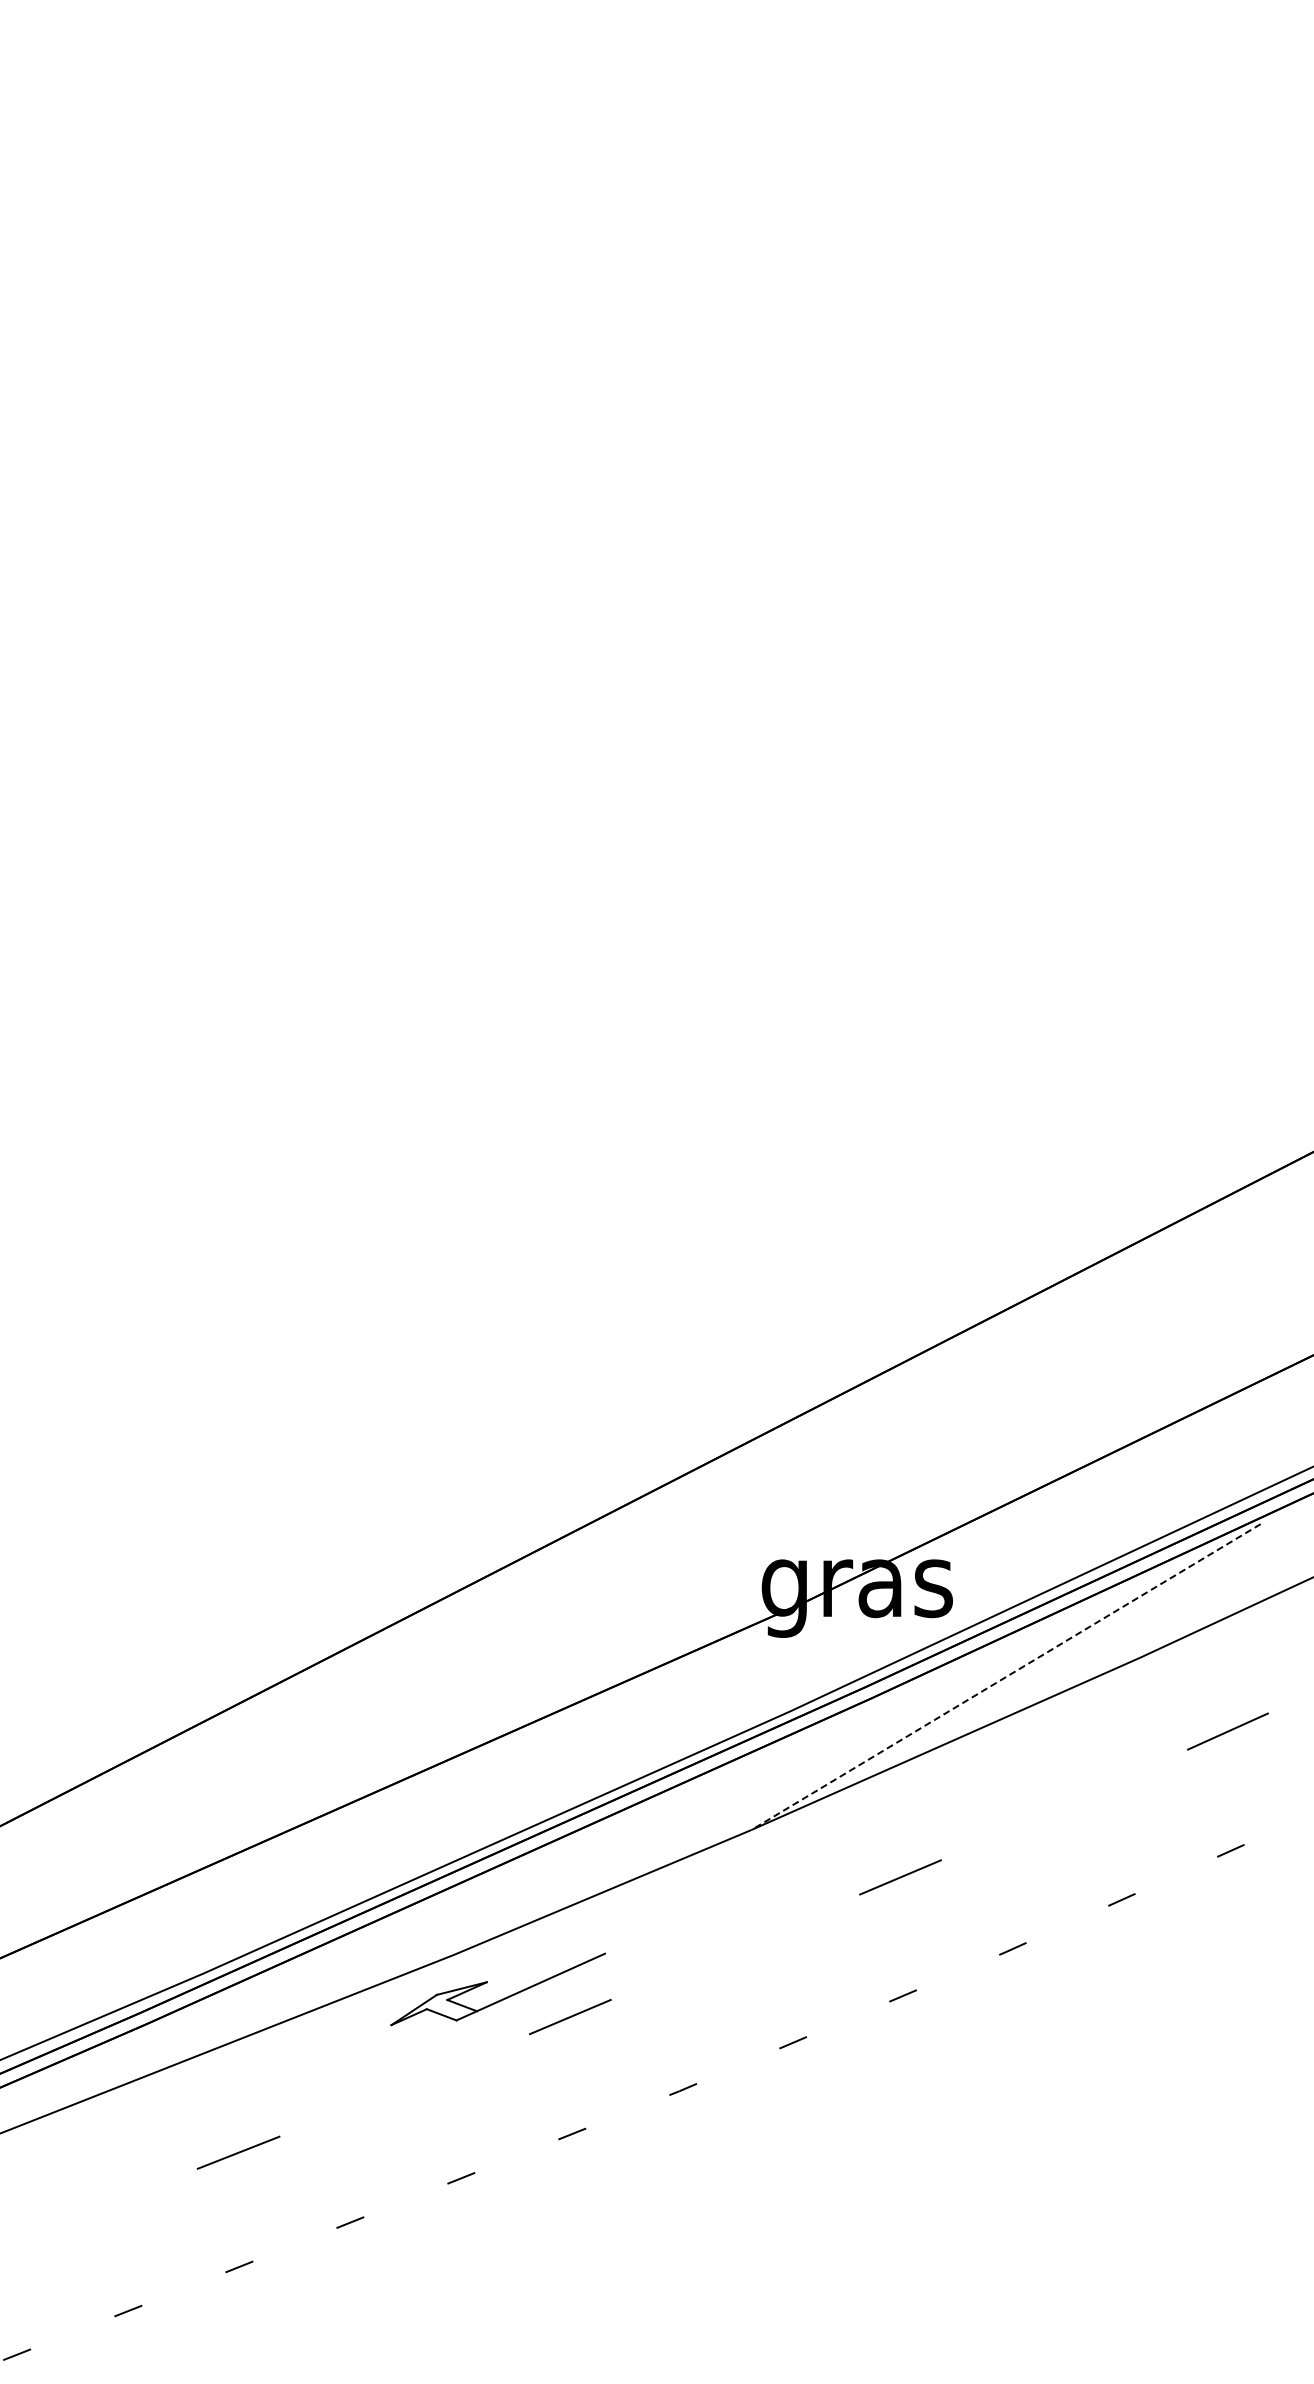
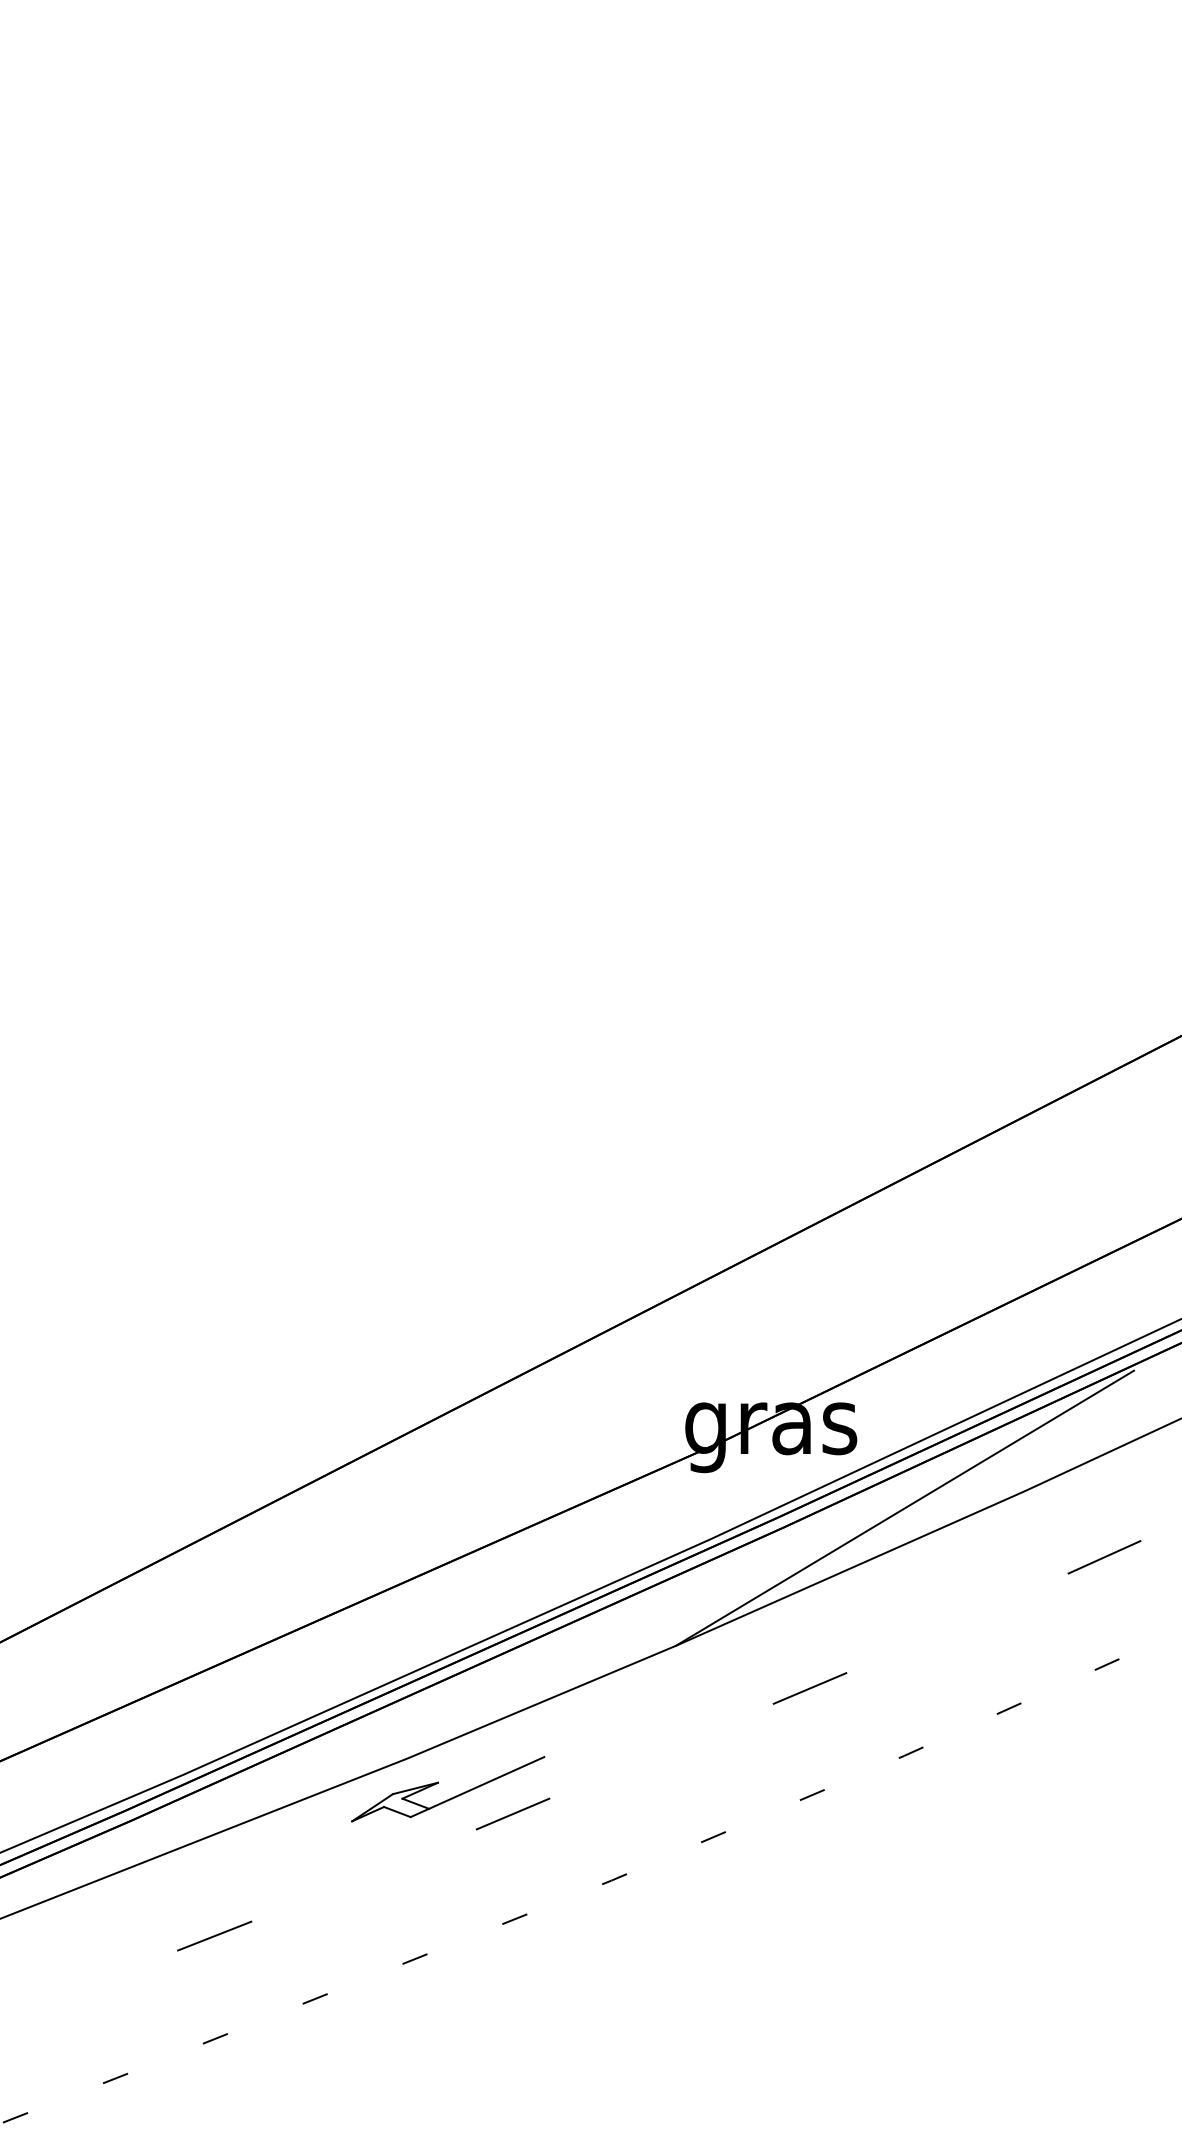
line: (1005, 1677) -> (904, 1508), dashed -> solid

